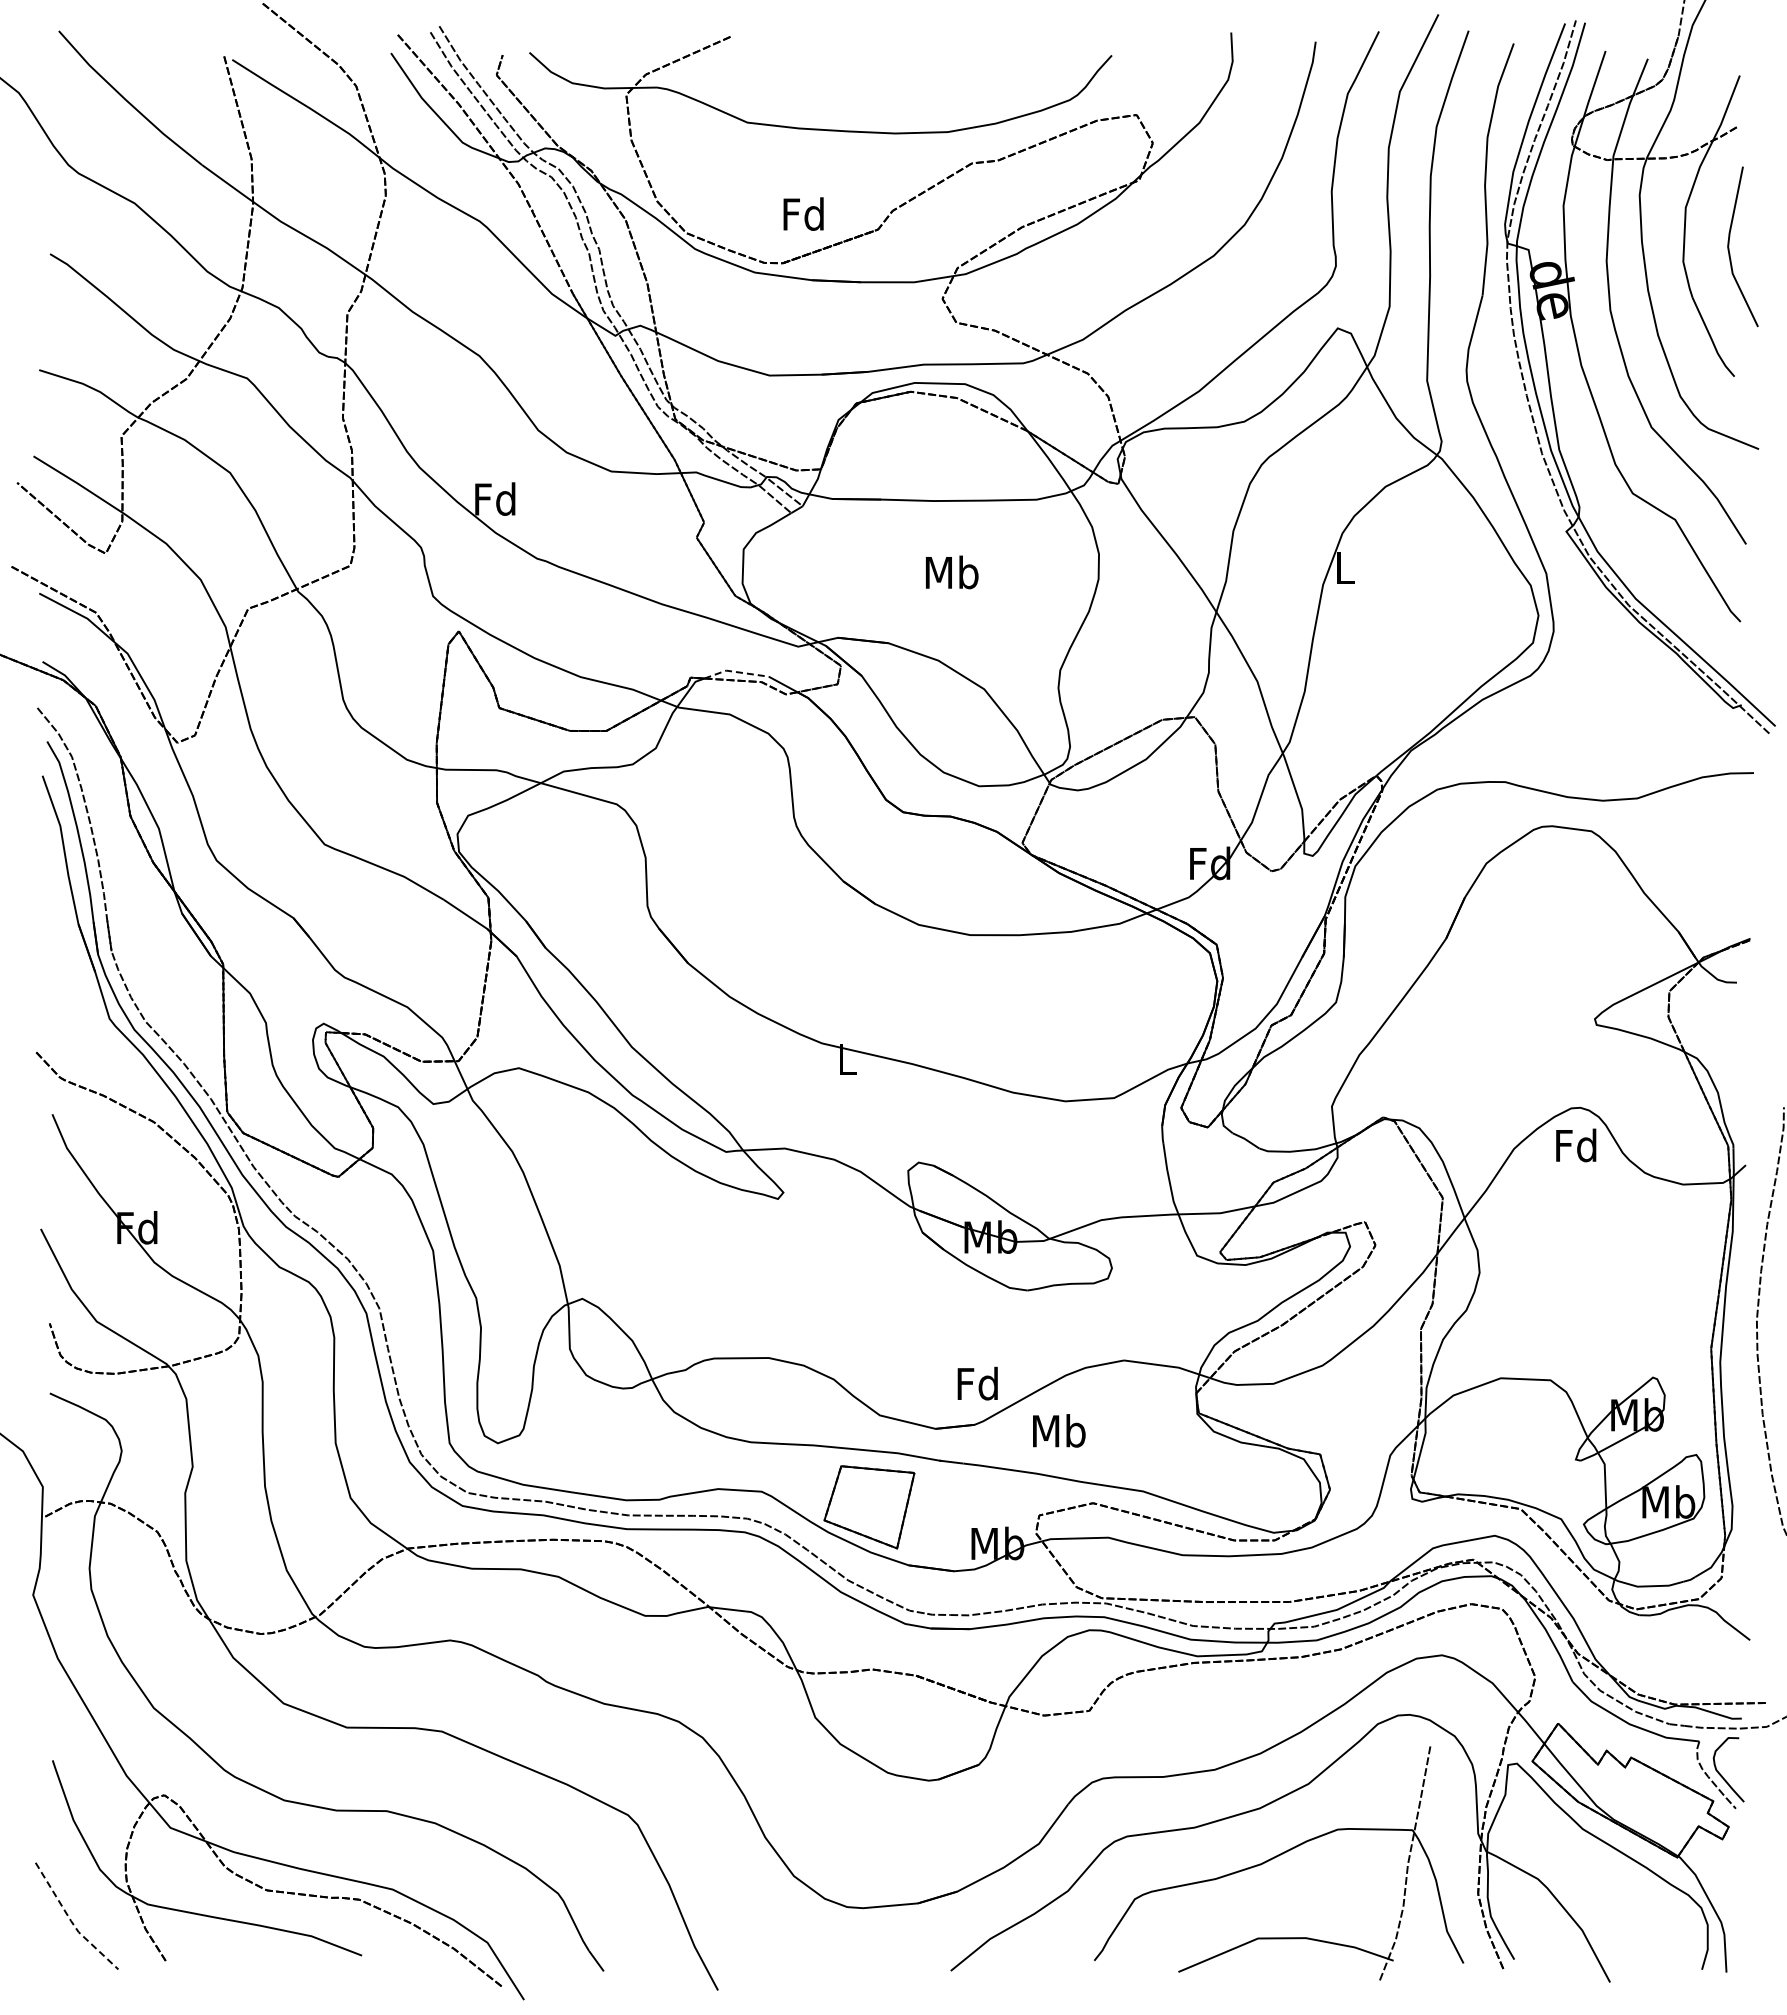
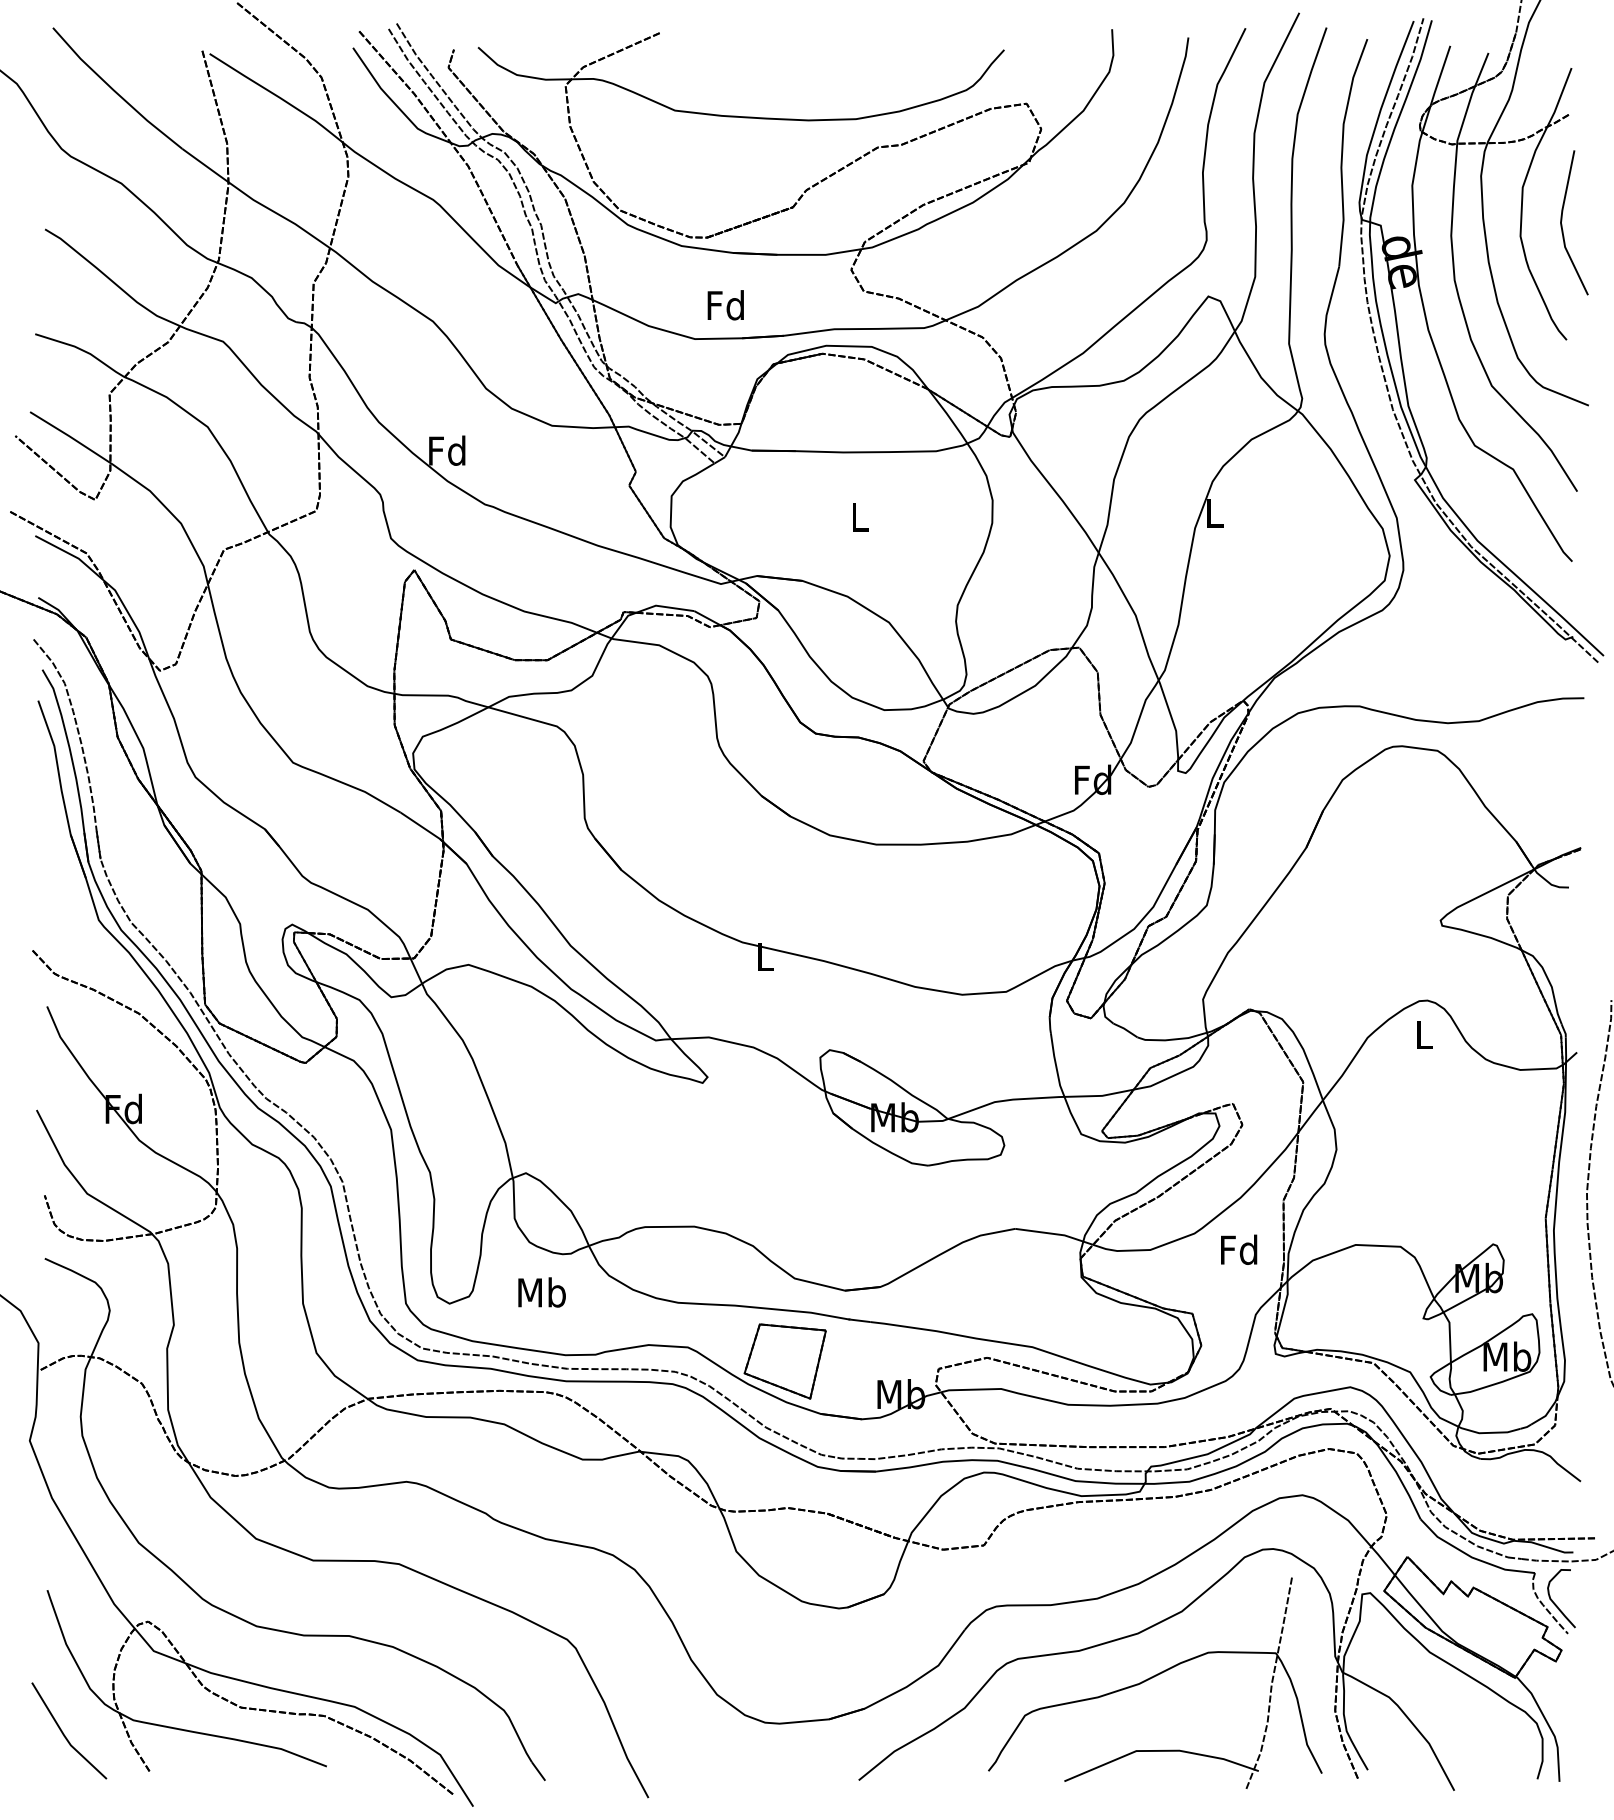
text: (803, 213) -> (725, 304), moved
text: (951, 572) -> (859, 517), Mb -> L
line: (735, 671) -> (664, 606), dashed -> solid
text: (1576, 1145) -> (1424, 1034), Fd -> L
text: (977, 1383) -> (1238, 1249), moved
text: (1059, 1430) -> (542, 1292), moved
line: (71, 1920) -> (64, 1734), dashed -> solid

